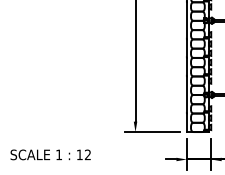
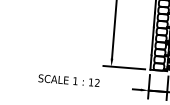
text: (50, 154) -> (68, 80), moved

